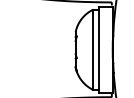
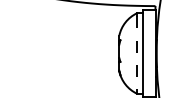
line: (93, 51) -> (137, 55), solid -> dashed

